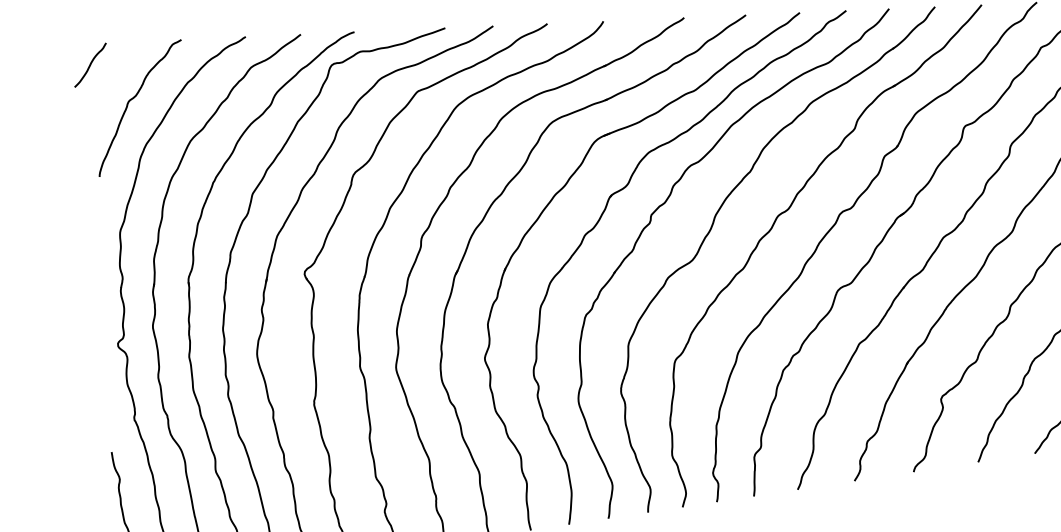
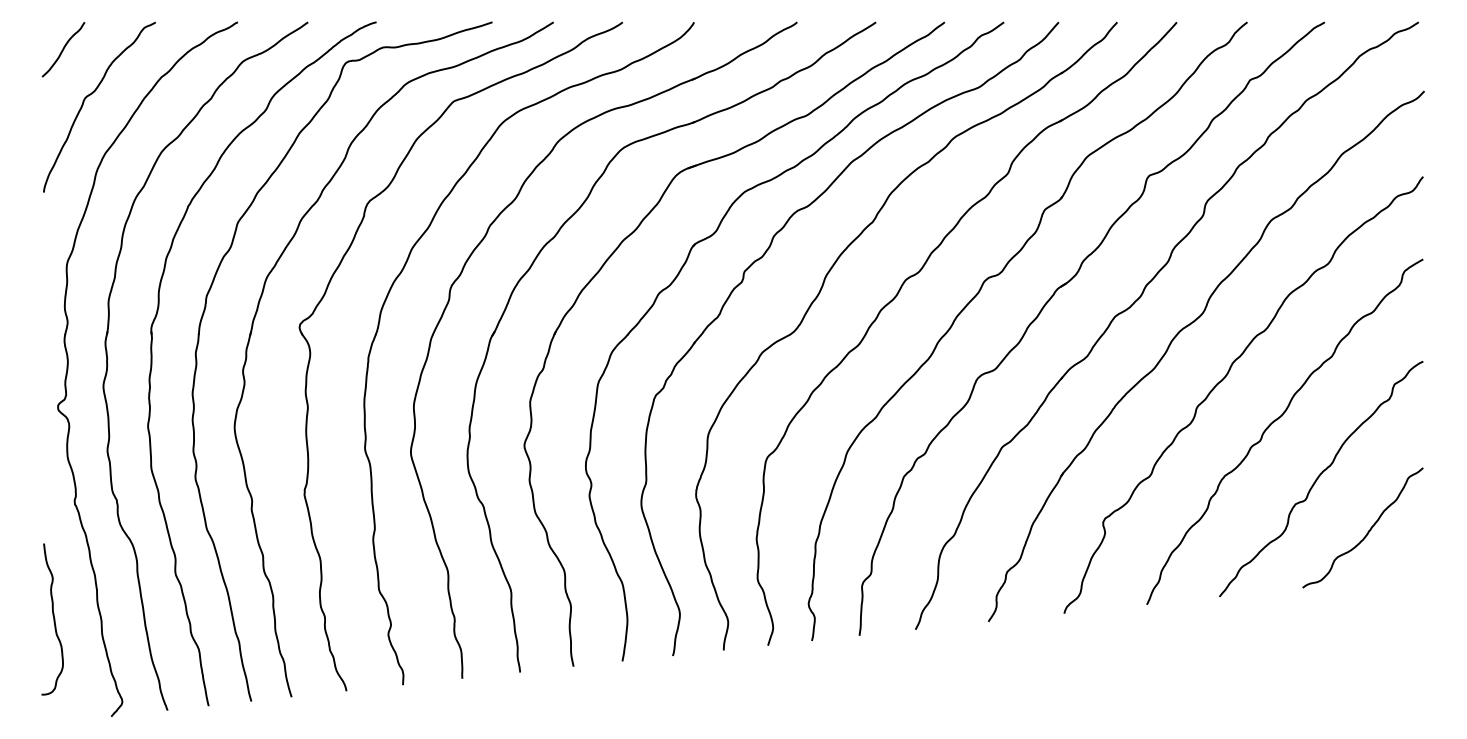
curve: (90, 65) -> (63, 49), moved

